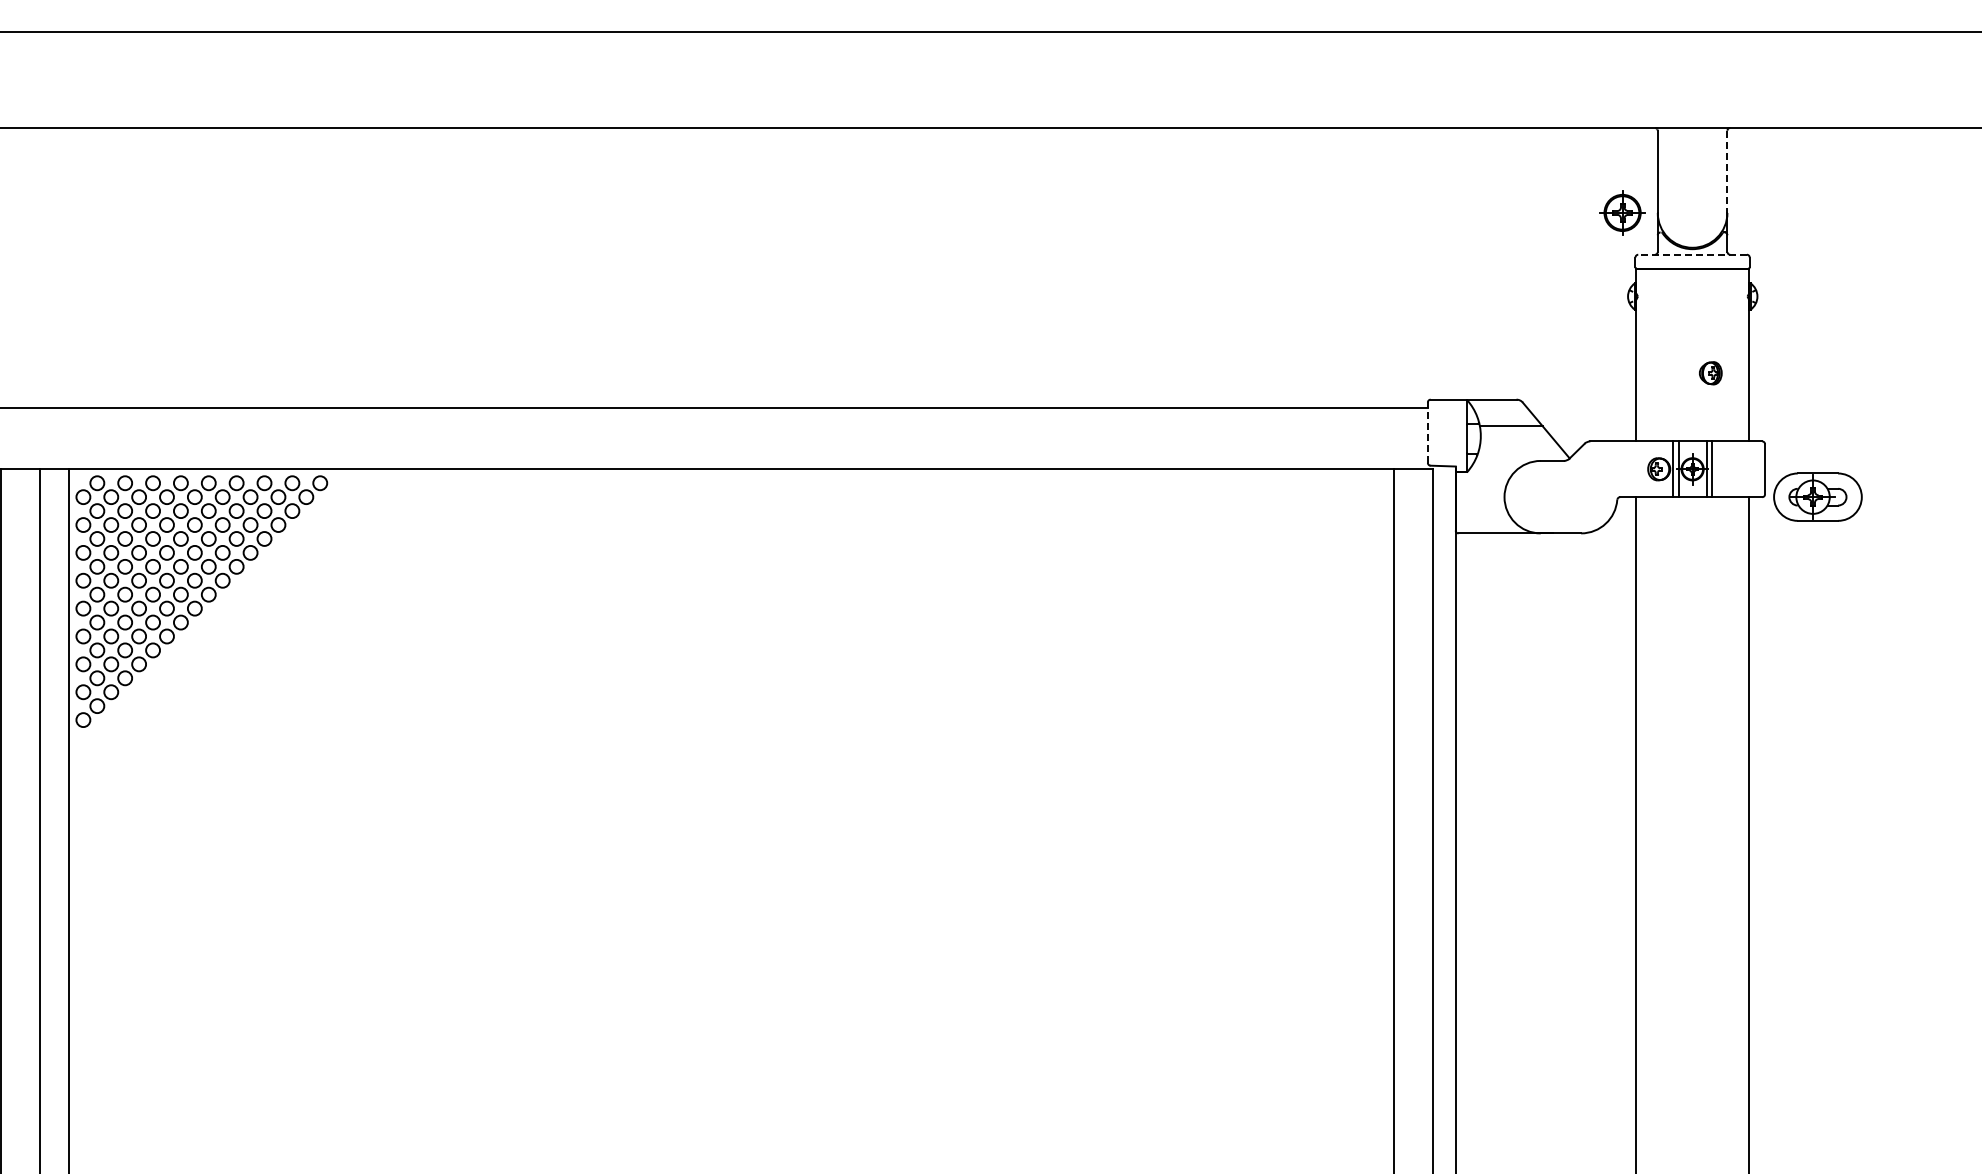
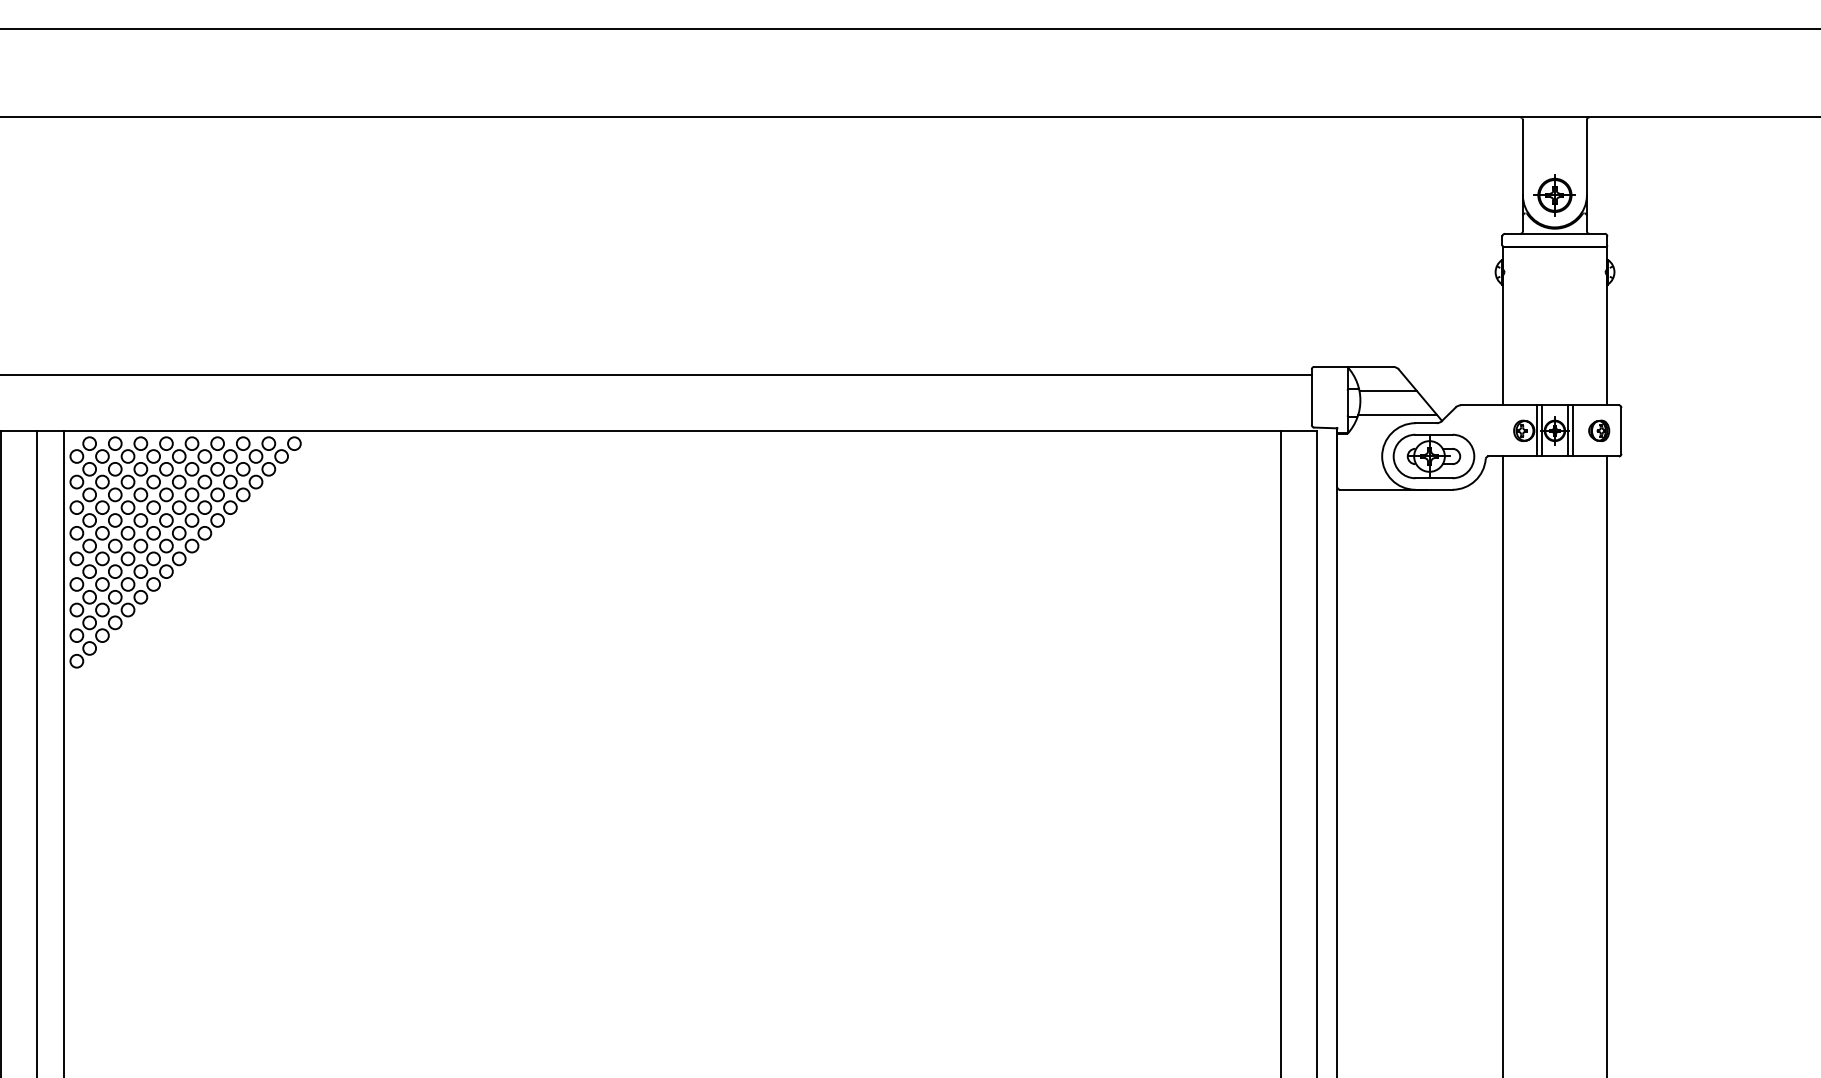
line: (1727, 172) -> (1586, 158), dashed -> solid
part: (1622, 212) -> (1554, 195), moved
line: (1692, 254) -> (1554, 233), dashed -> solid
part: (1710, 373) -> (1598, 431), moved
line: (1427, 432) -> (1311, 397), dashed -> solid
line: (1521, 451) -> (1397, 414), added
part: (1817, 496) -> (1433, 455), moved

